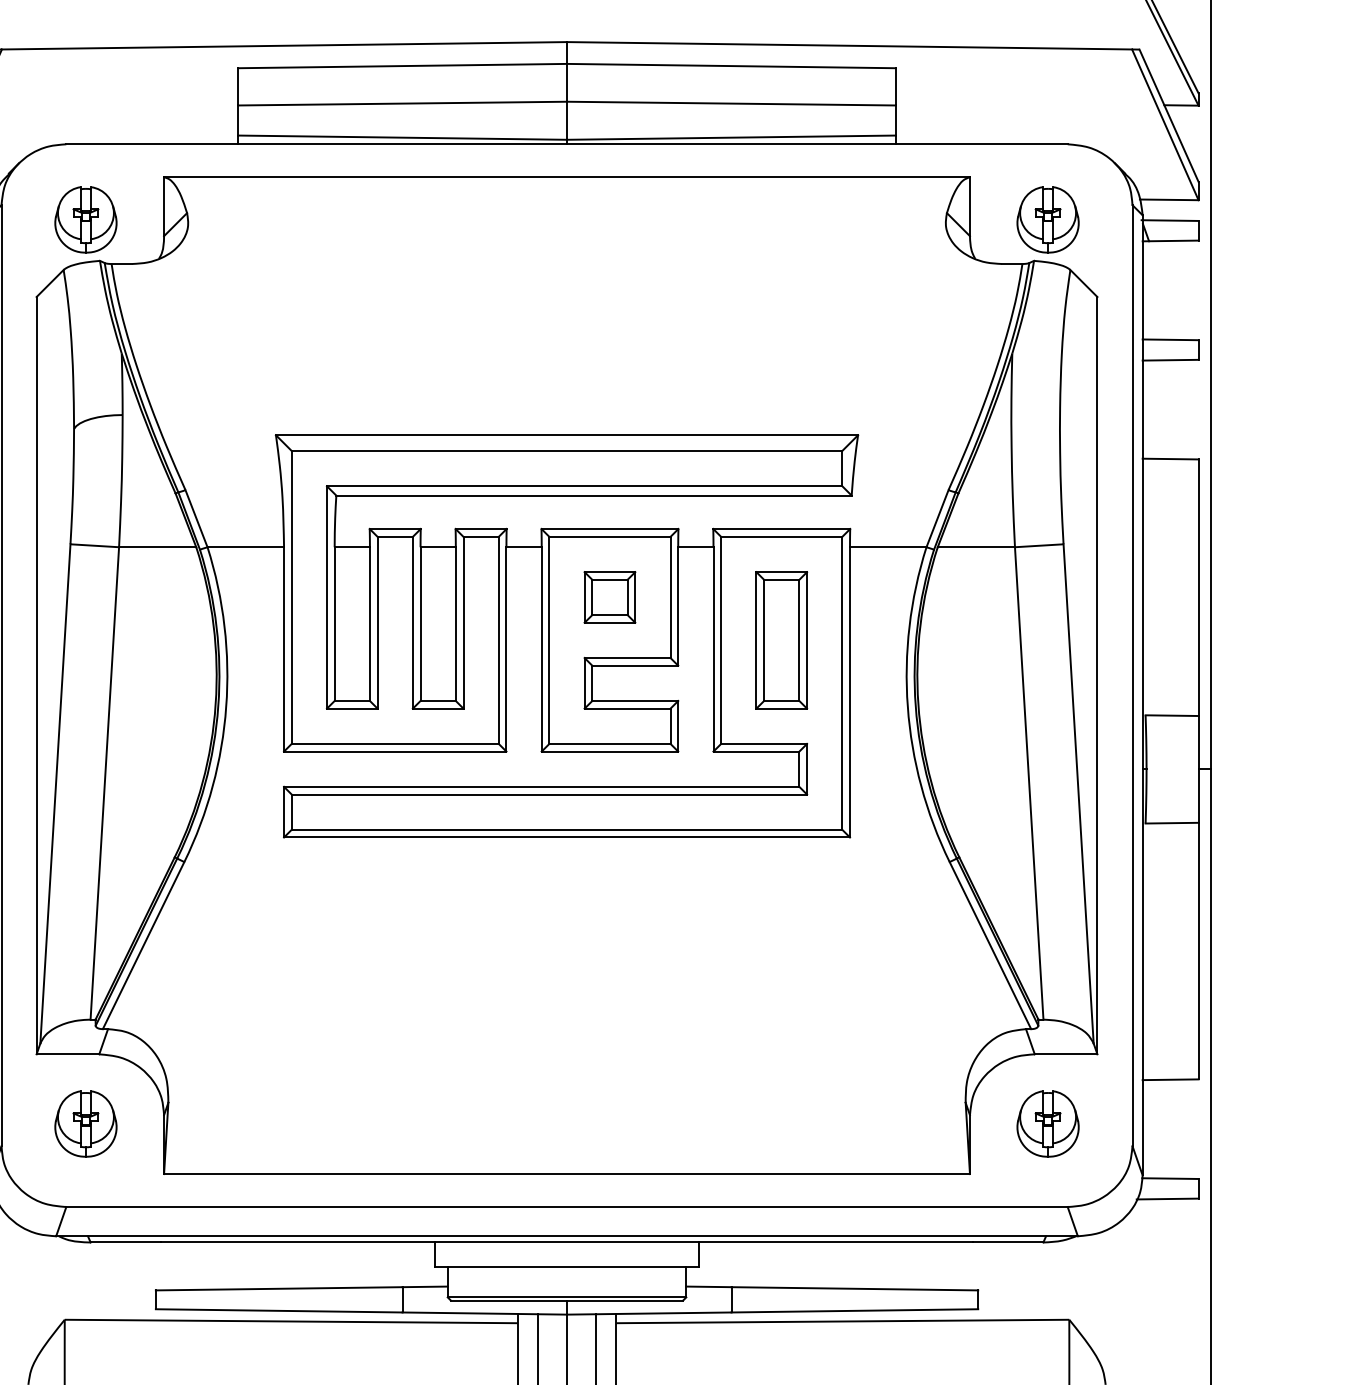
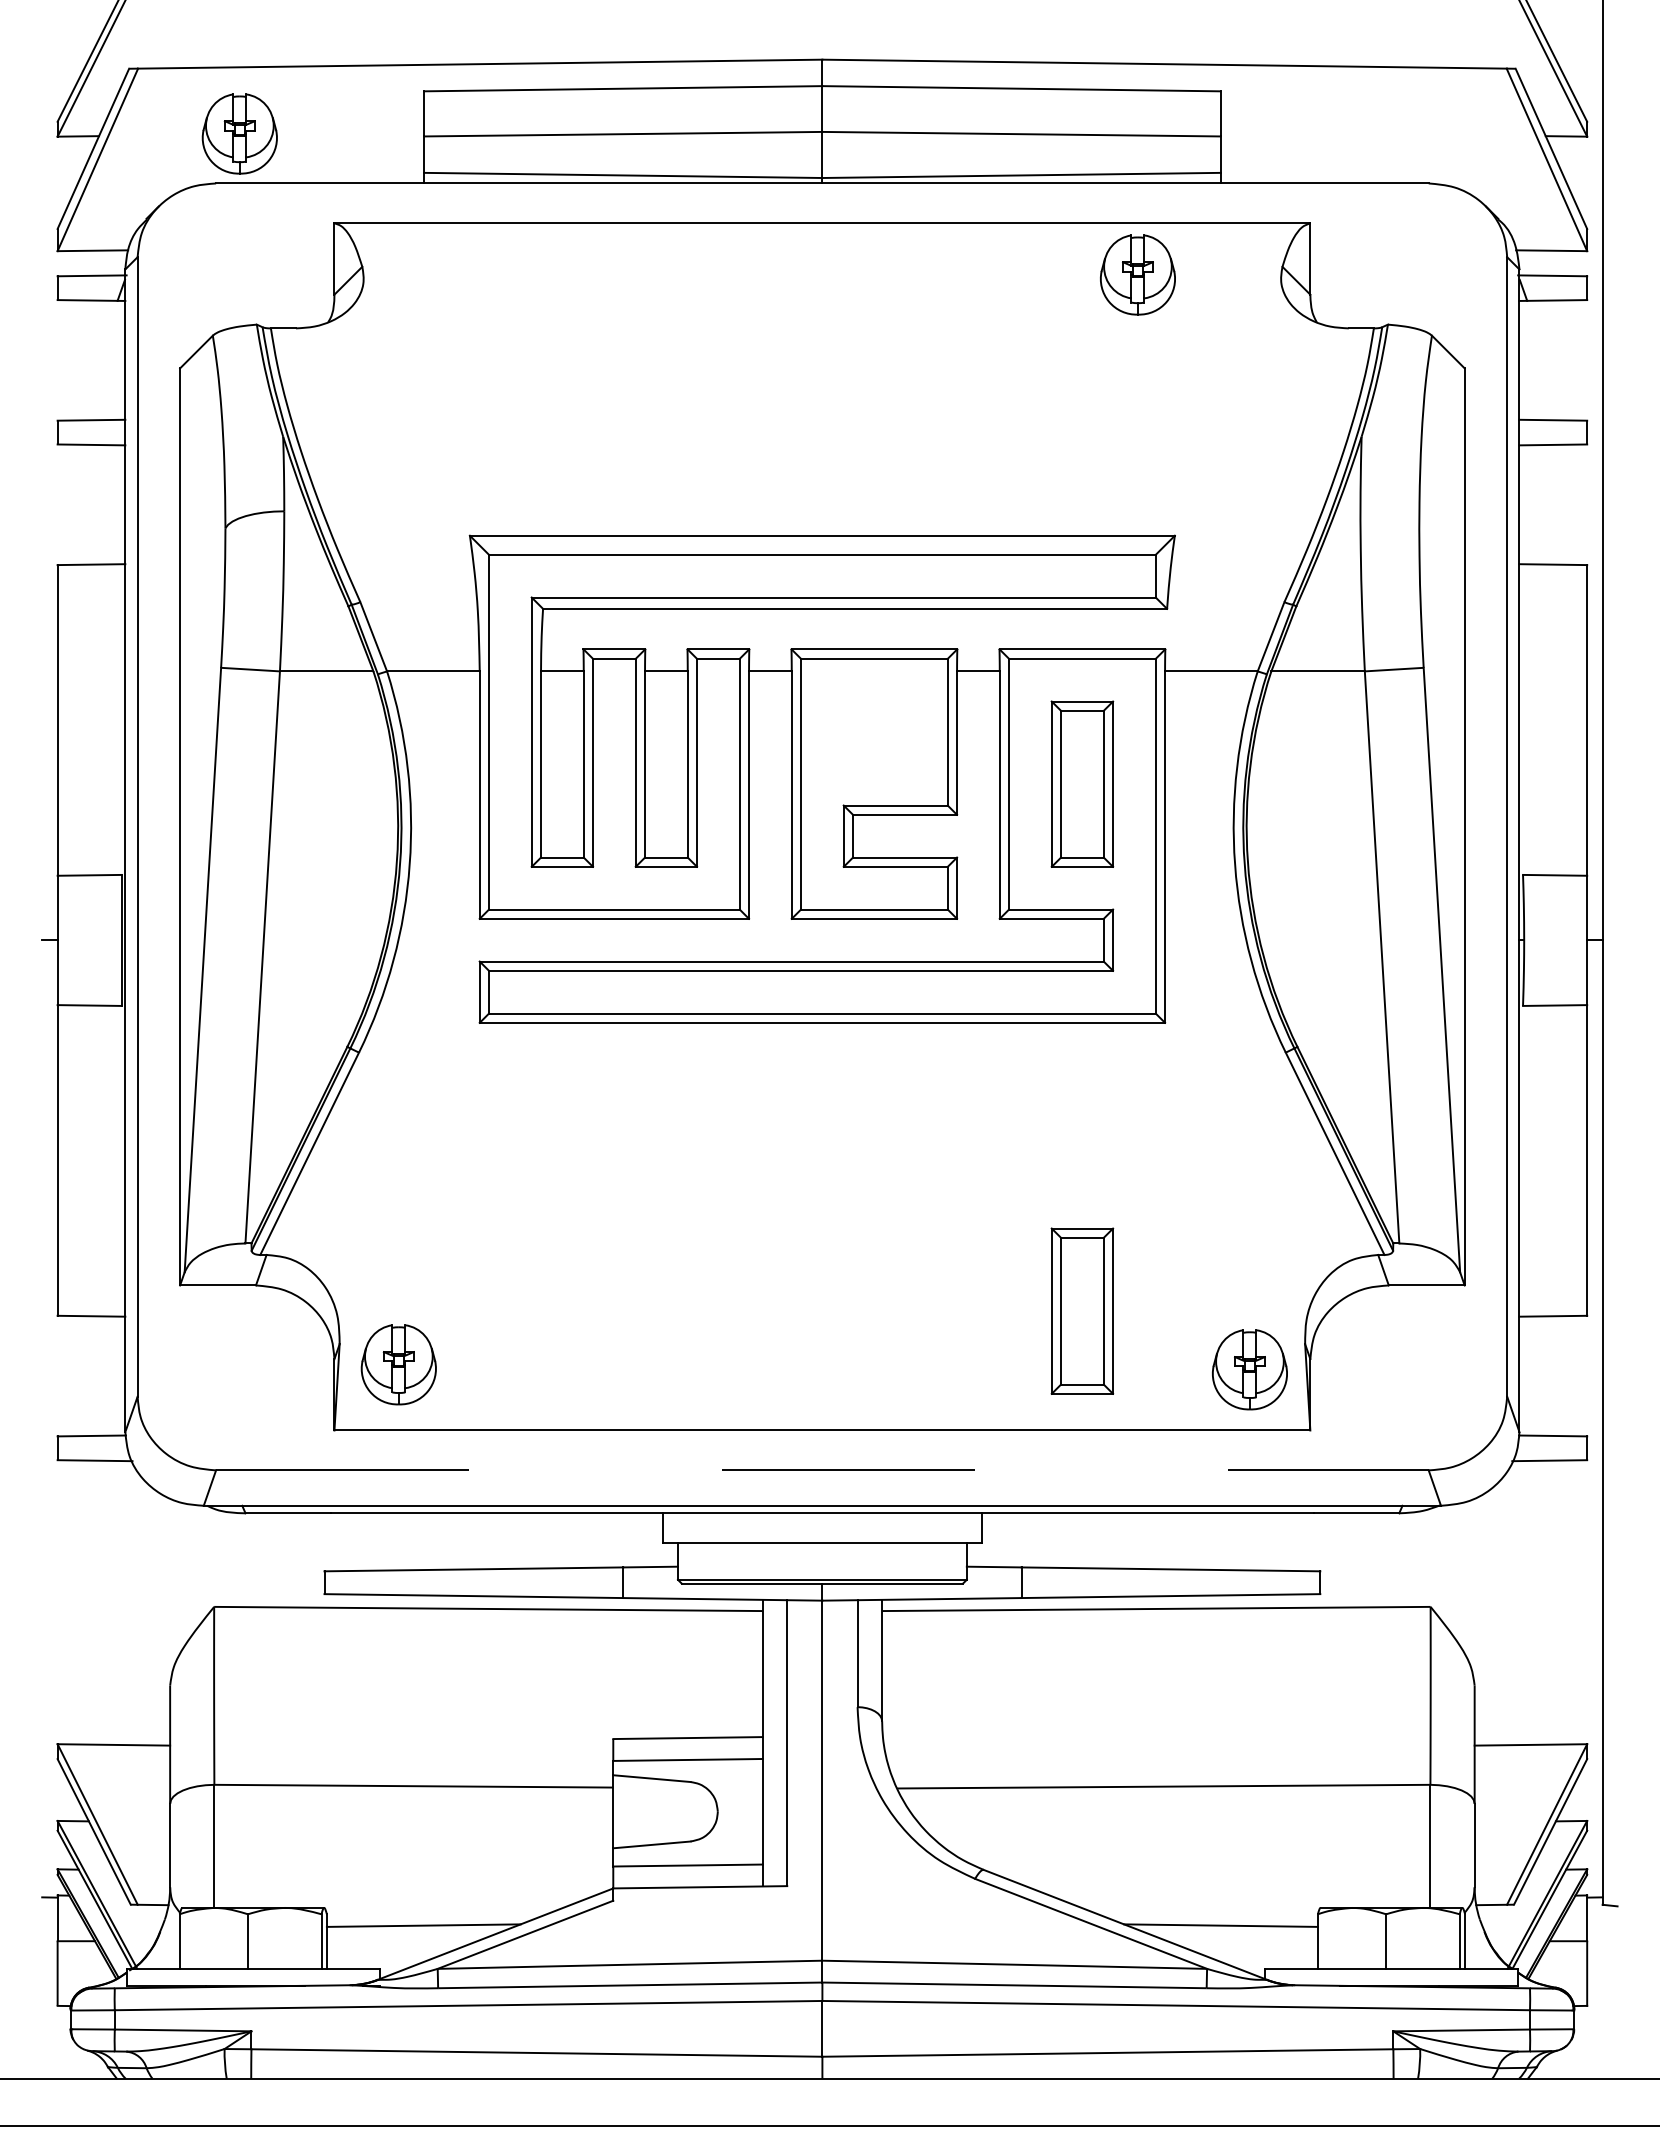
part: (85, 219) -> (239, 133), moved
part: (1047, 219) -> (1137, 274), moved
part: (610, 596) -> (874, 731), removed
part: (781, 1075) -> (1082, 1310), added
part: (85, 1123) -> (398, 1364), moved
part: (1047, 1123) -> (1249, 1369), moved
line: (567, 1207) -> (822, 1470), solid -> dashed

